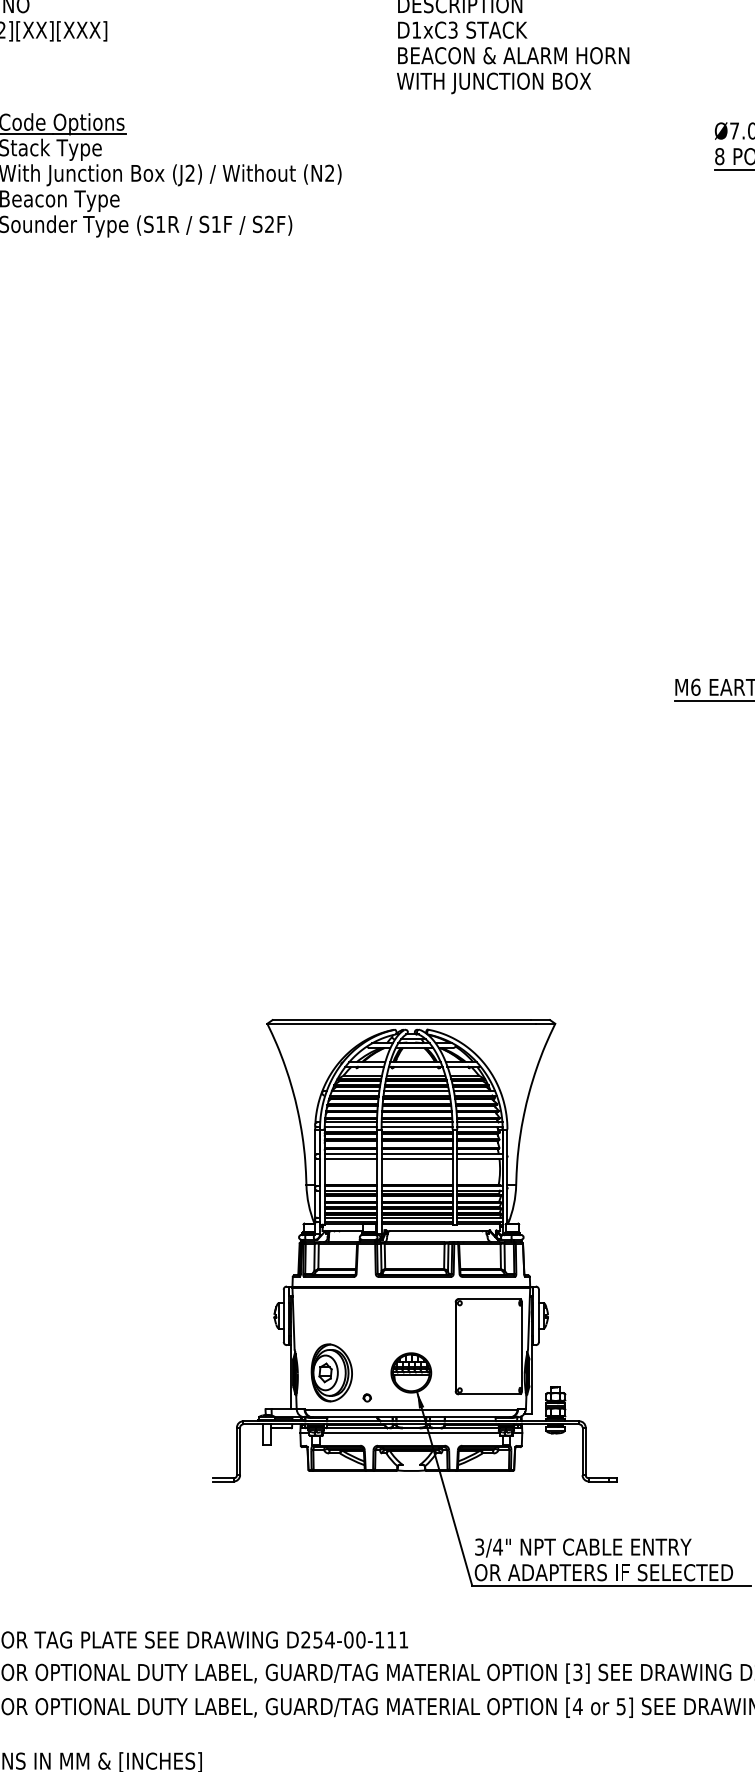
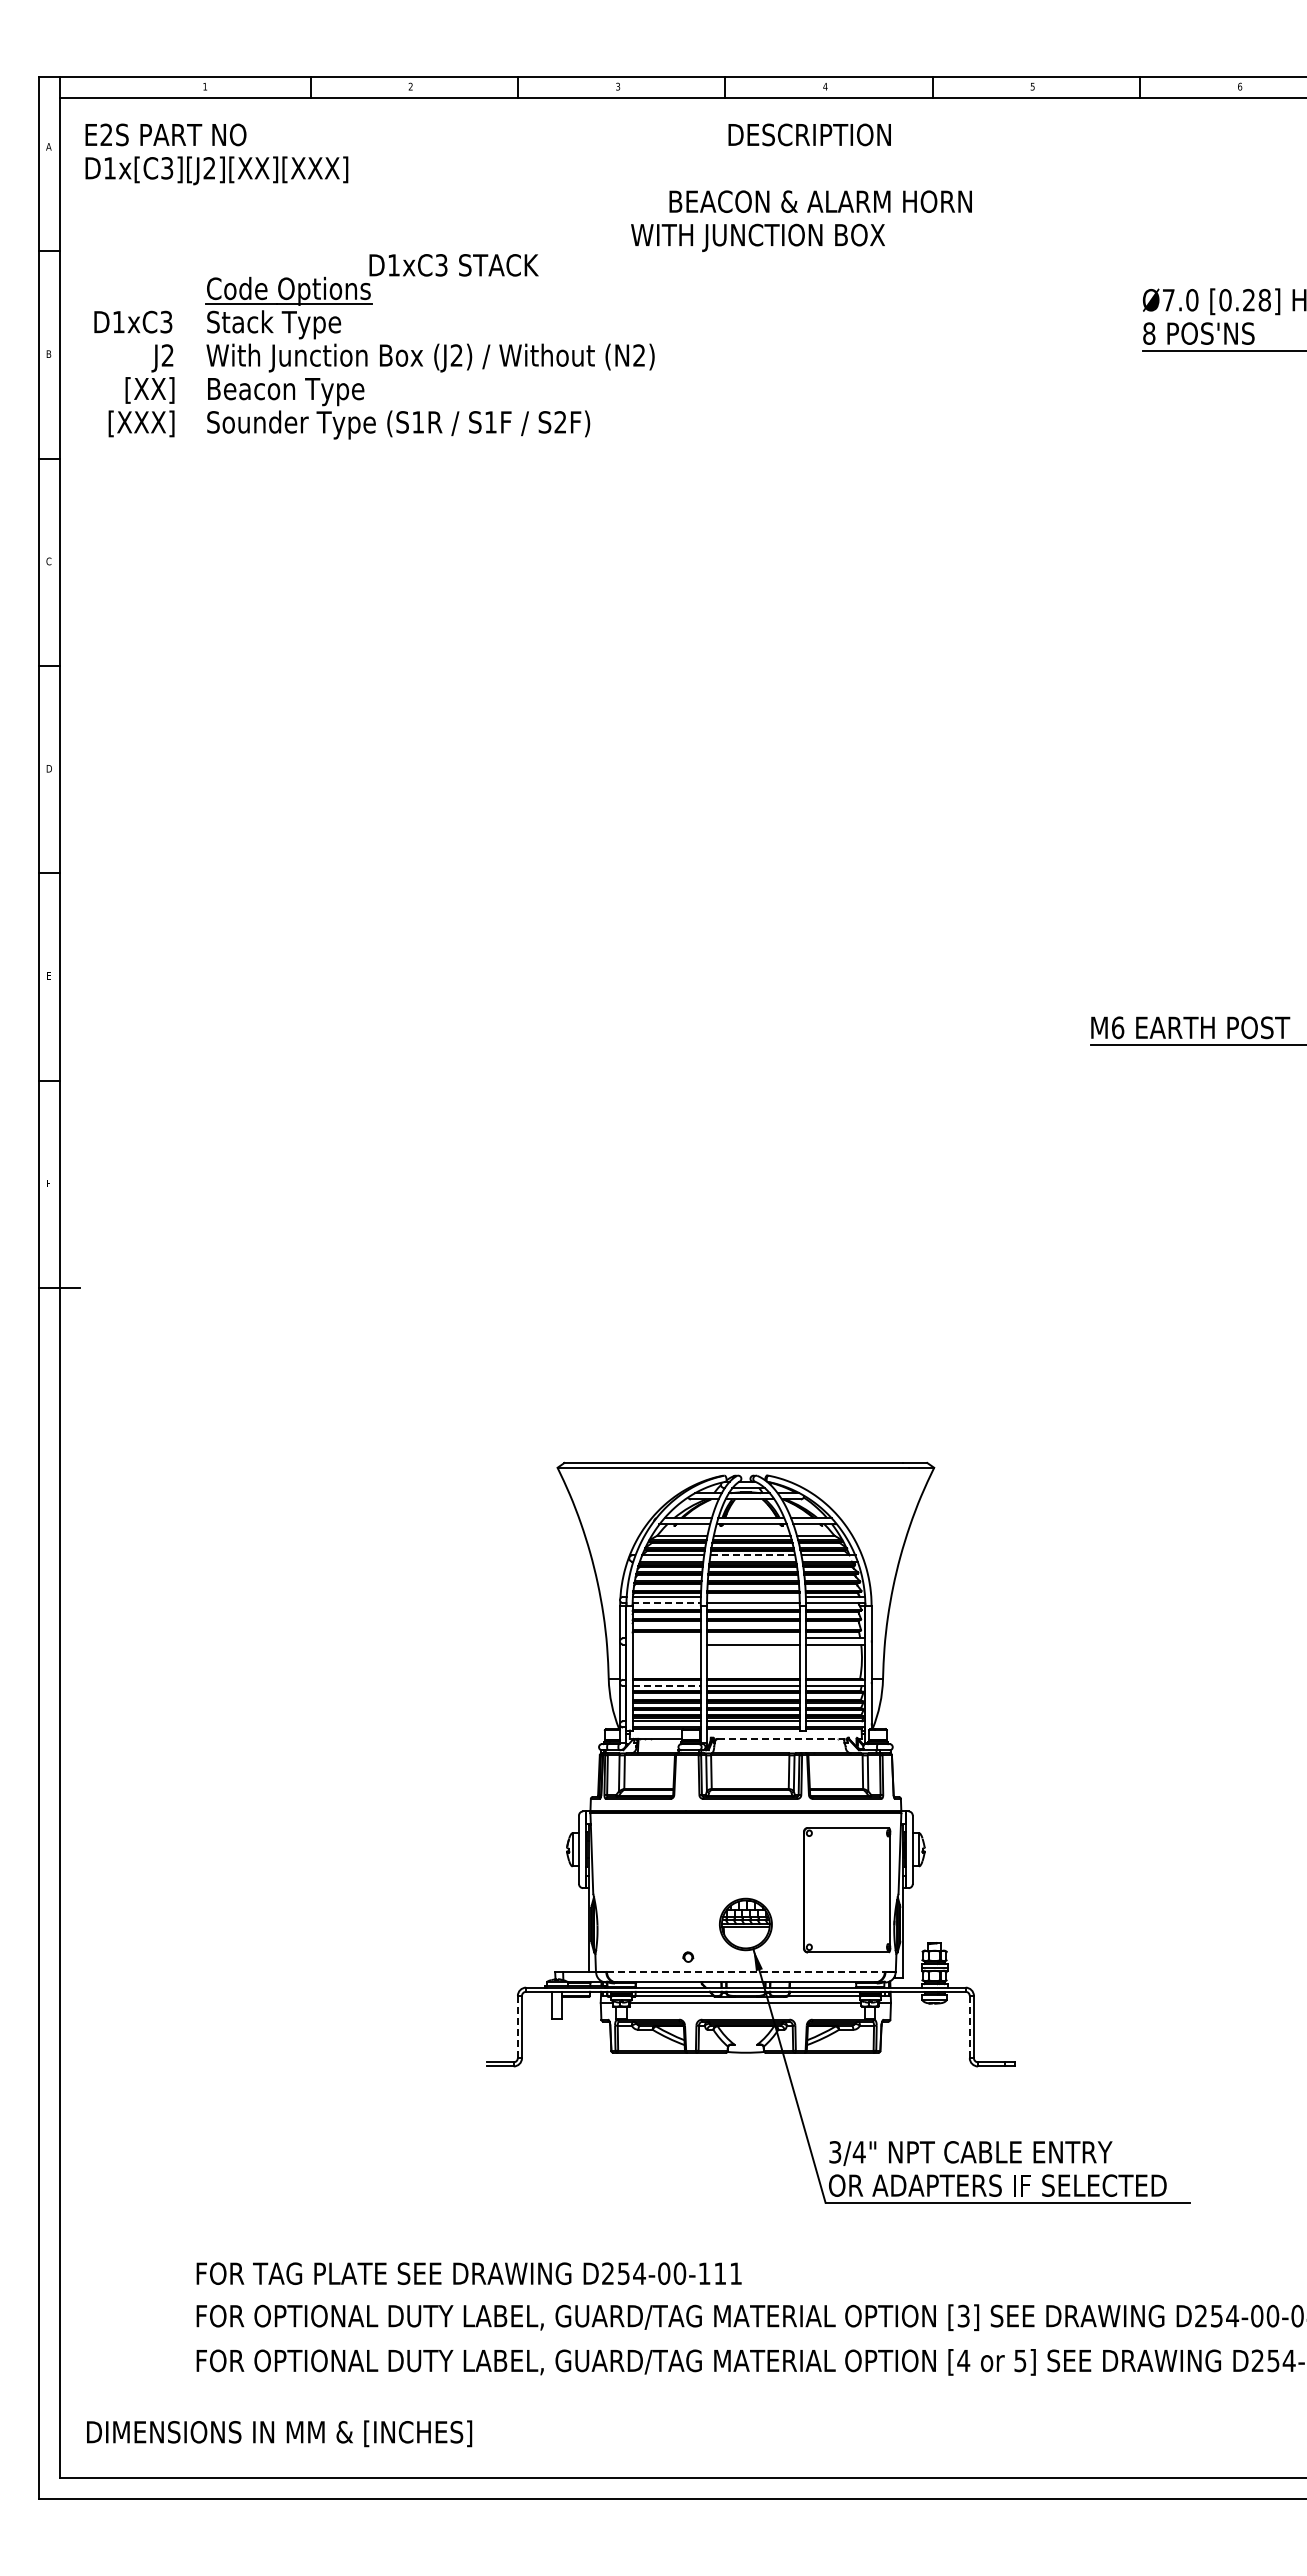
text: (462, 30) -> (453, 265), moved
text: (513, 55) -> (820, 201), moved
text: (493, 83) -> (757, 237), moved
line: (416, 1090) -> (752, 1555), solid -> dashed
line: (417, 1122) -> (753, 1596), removed
line: (351, 1127) -> (667, 1603), solid -> dashed
line: (350, 1154) -> (666, 1638), removed
line: (417, 1154) -> (753, 1638), removed
line: (350, 1158) -> (666, 1644), removed
line: (351, 1190) -> (667, 1686), solid -> dashed
line: (438, 1230) -> (781, 1738), solid -> dashed
part: (331, 1372) -> (641, 1924), removed
line: (411, 1409) -> (745, 1972), solid -> dashed
line: (236, 1451) -> (517, 2027), solid -> dashed
line: (582, 1451) -> (969, 2027), solid -> dashed

